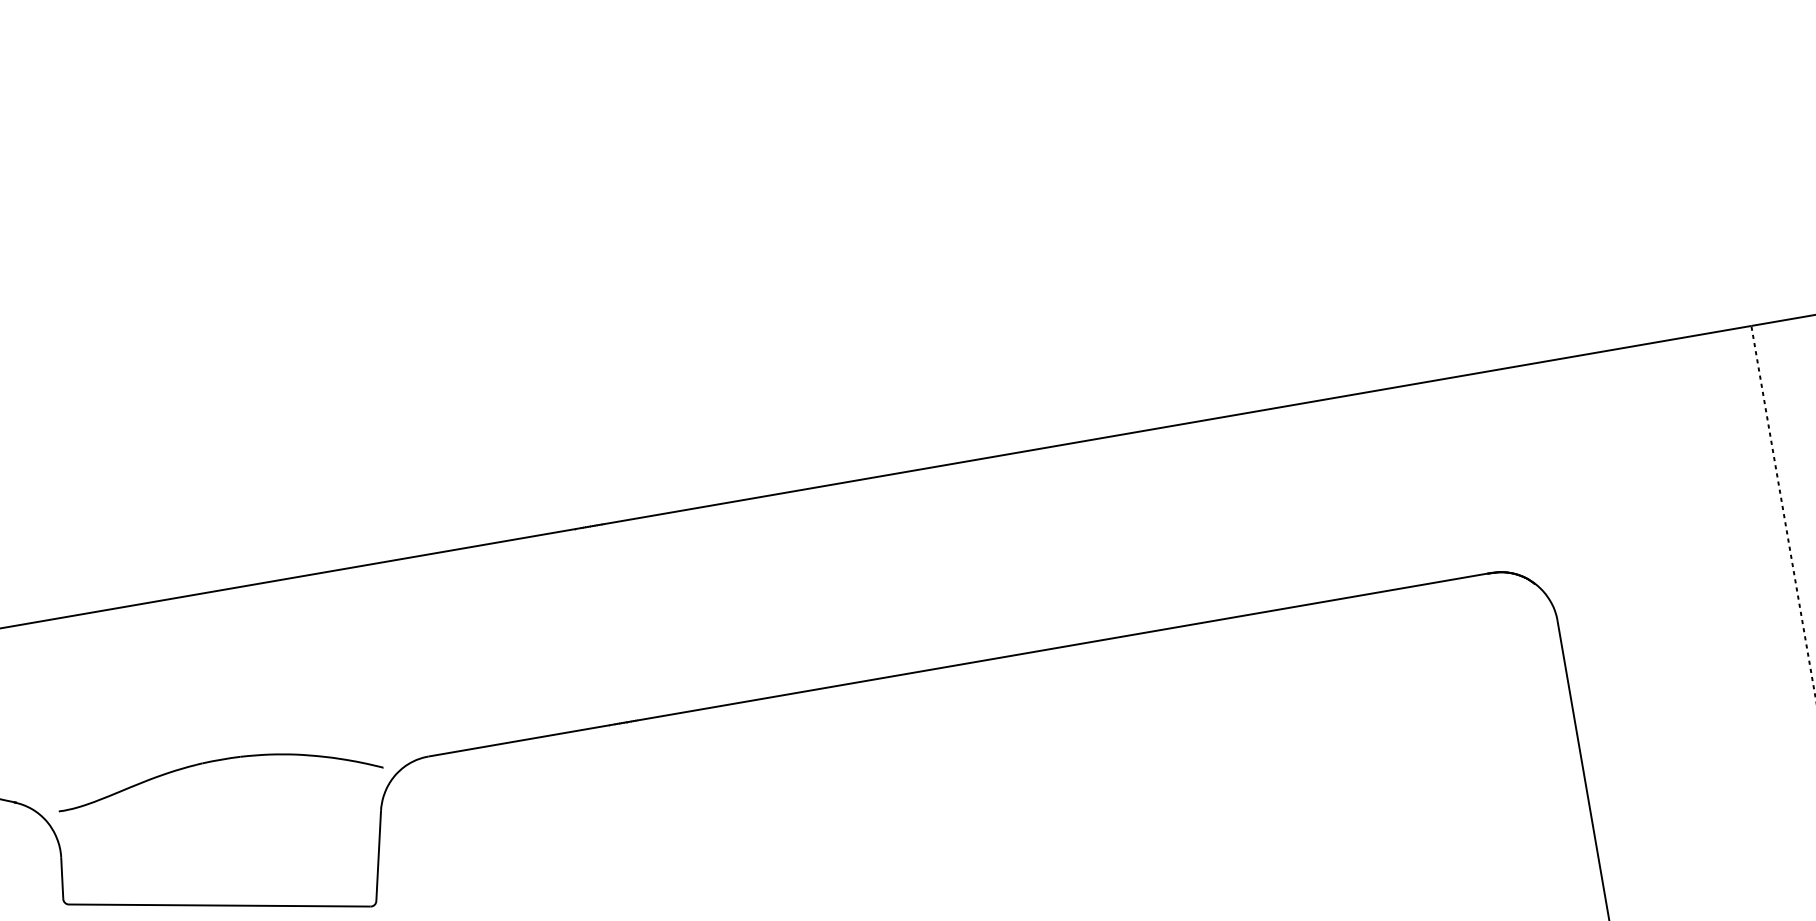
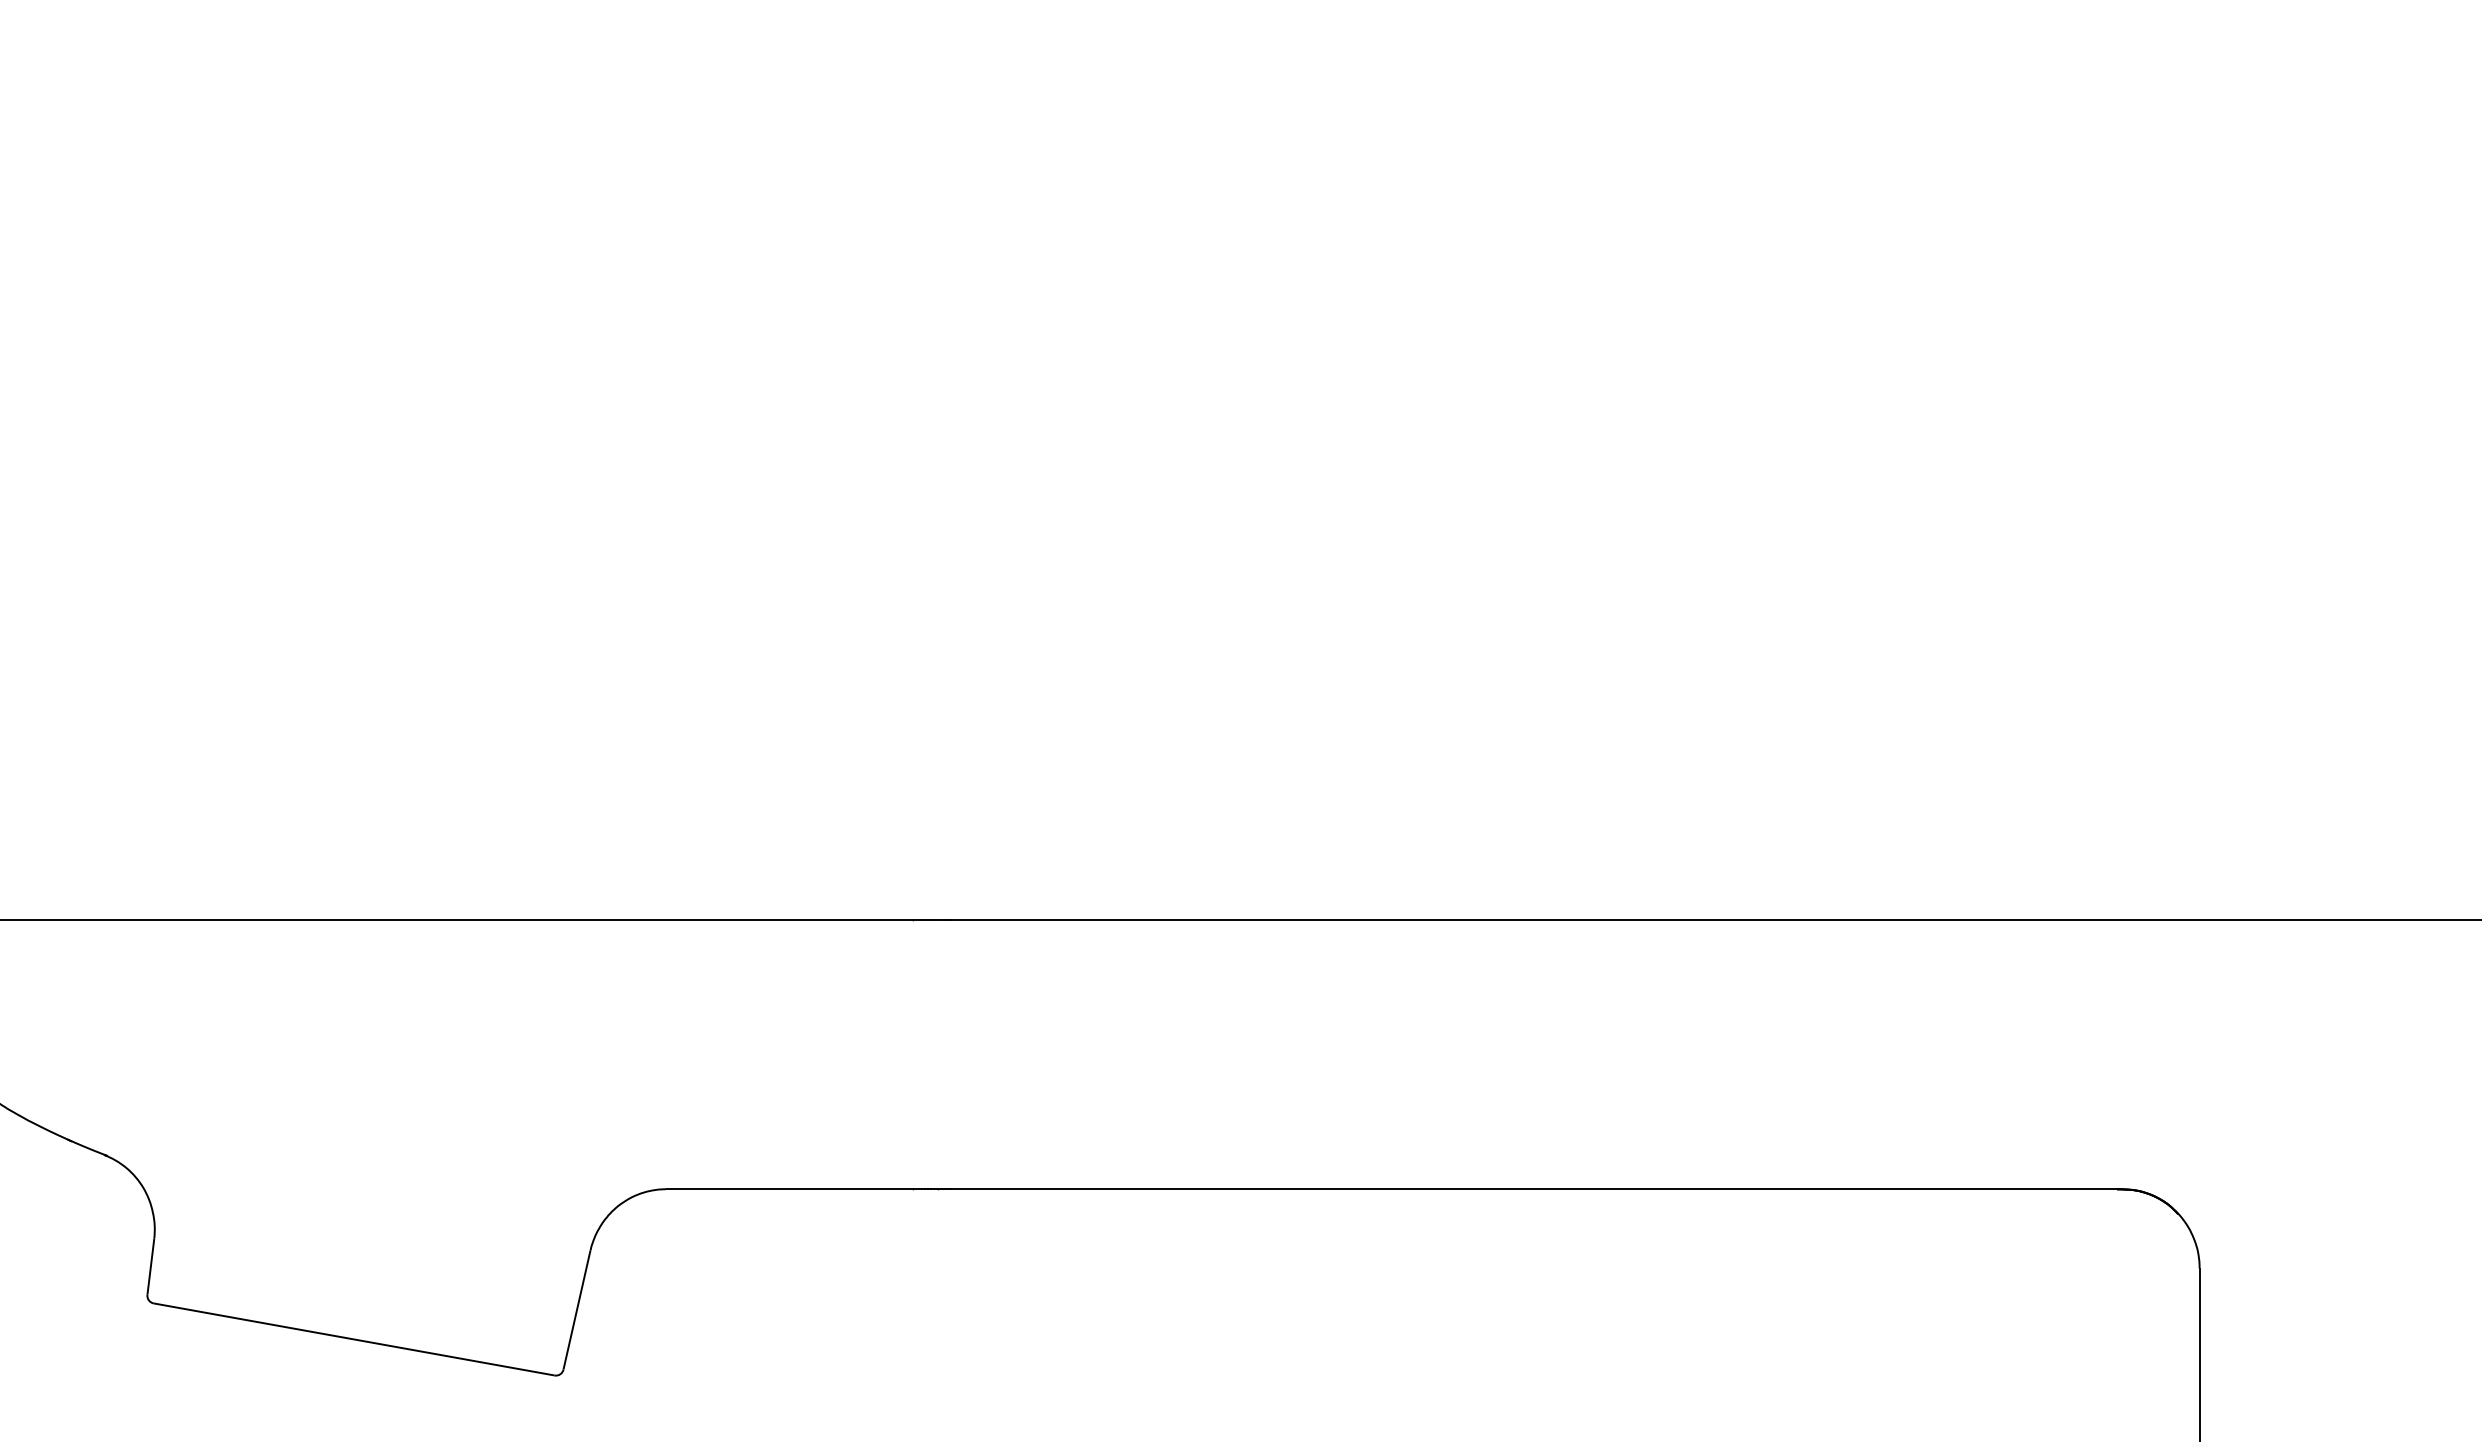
part: (216, 761) -> (382, 1146), removed

